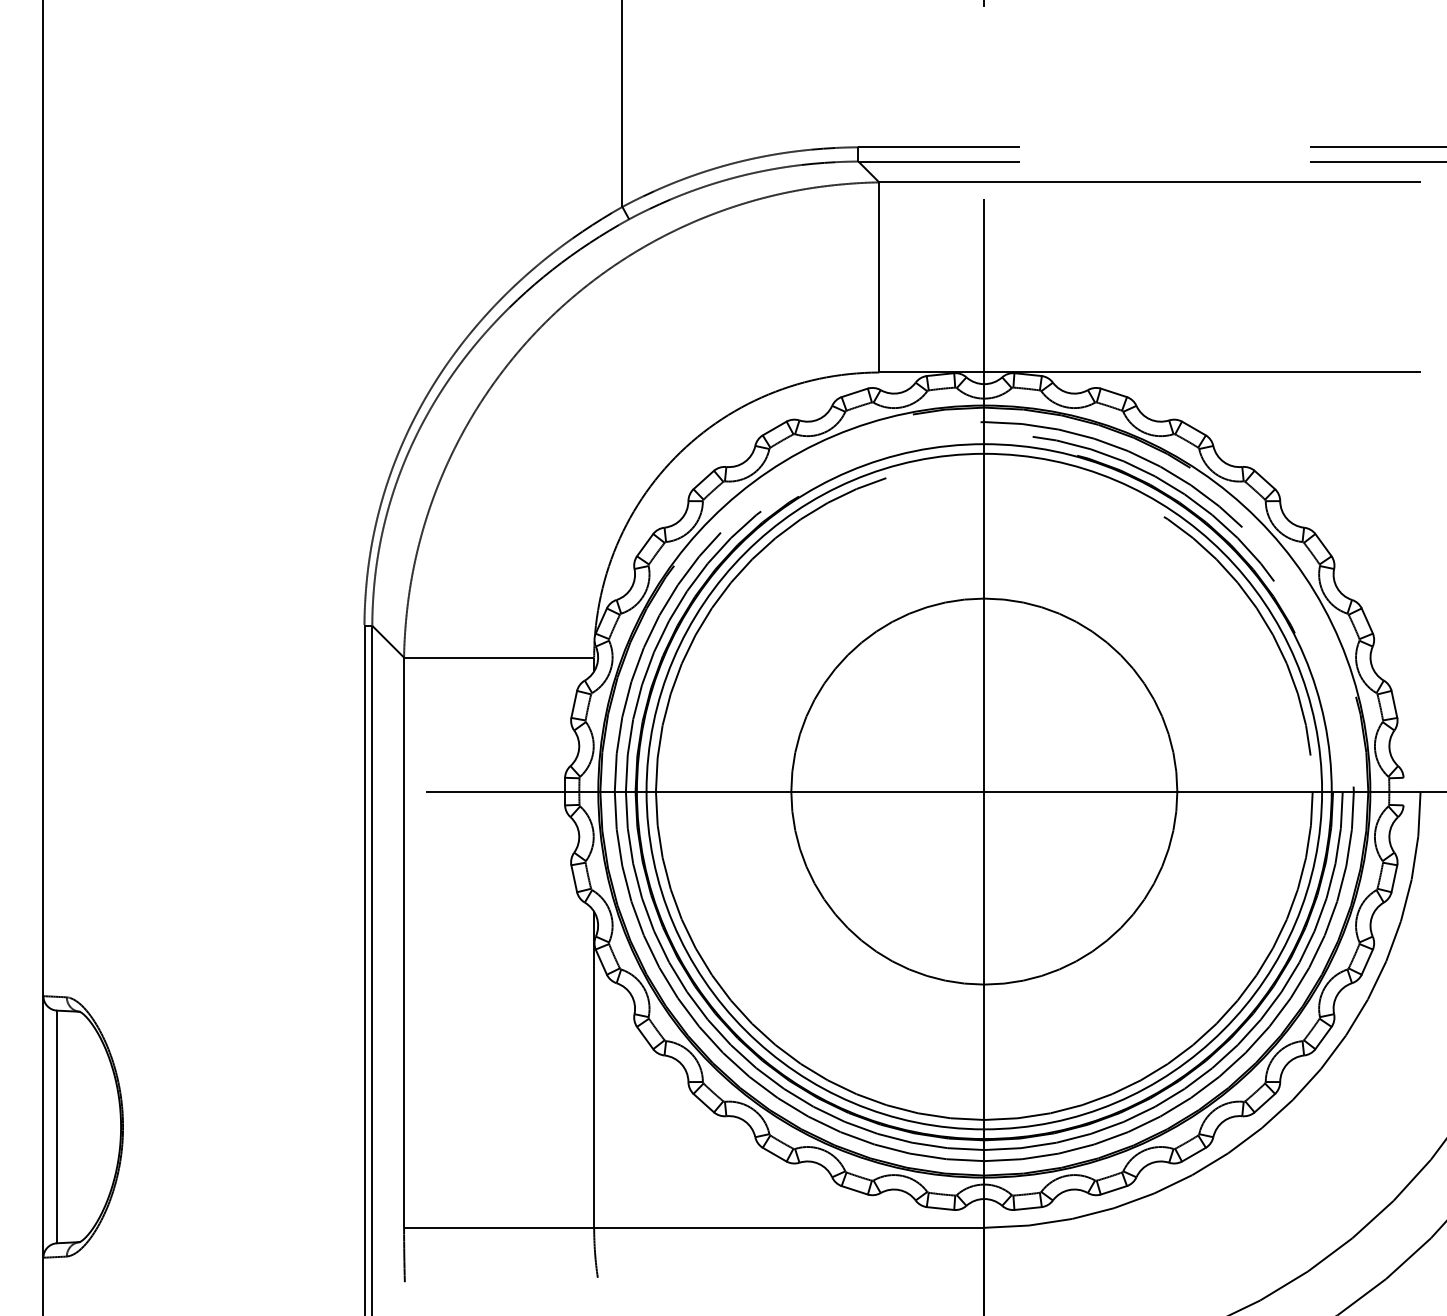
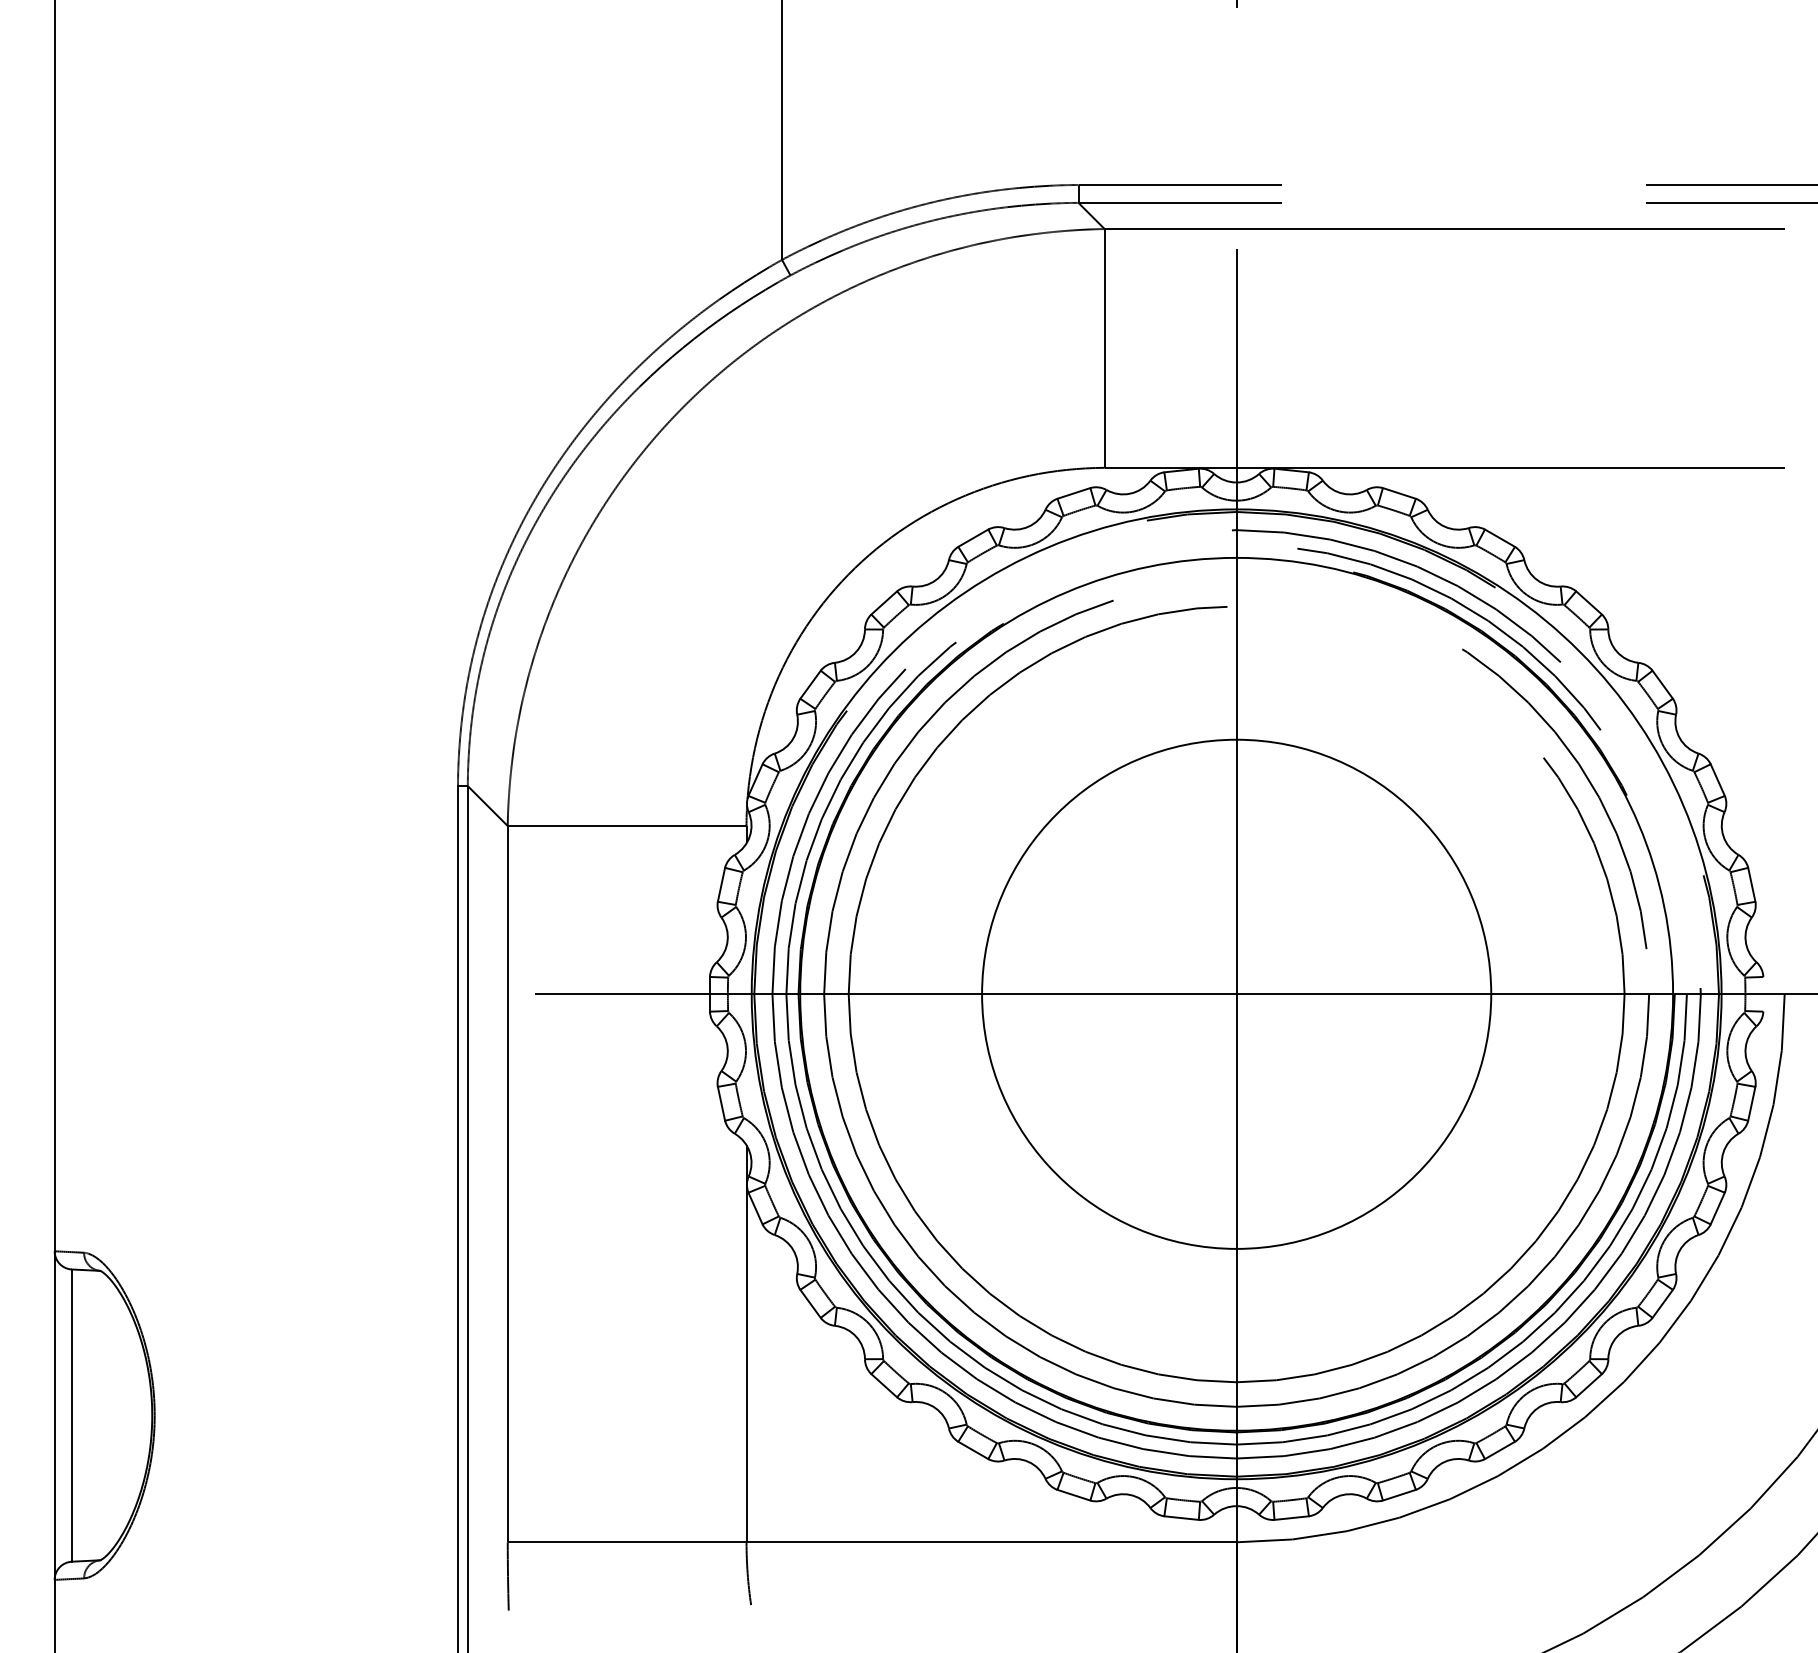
circle: (984, 791) -> (1236, 994), size x0.6
circle: (984, 791) -> (1236, 994), size x1.6

